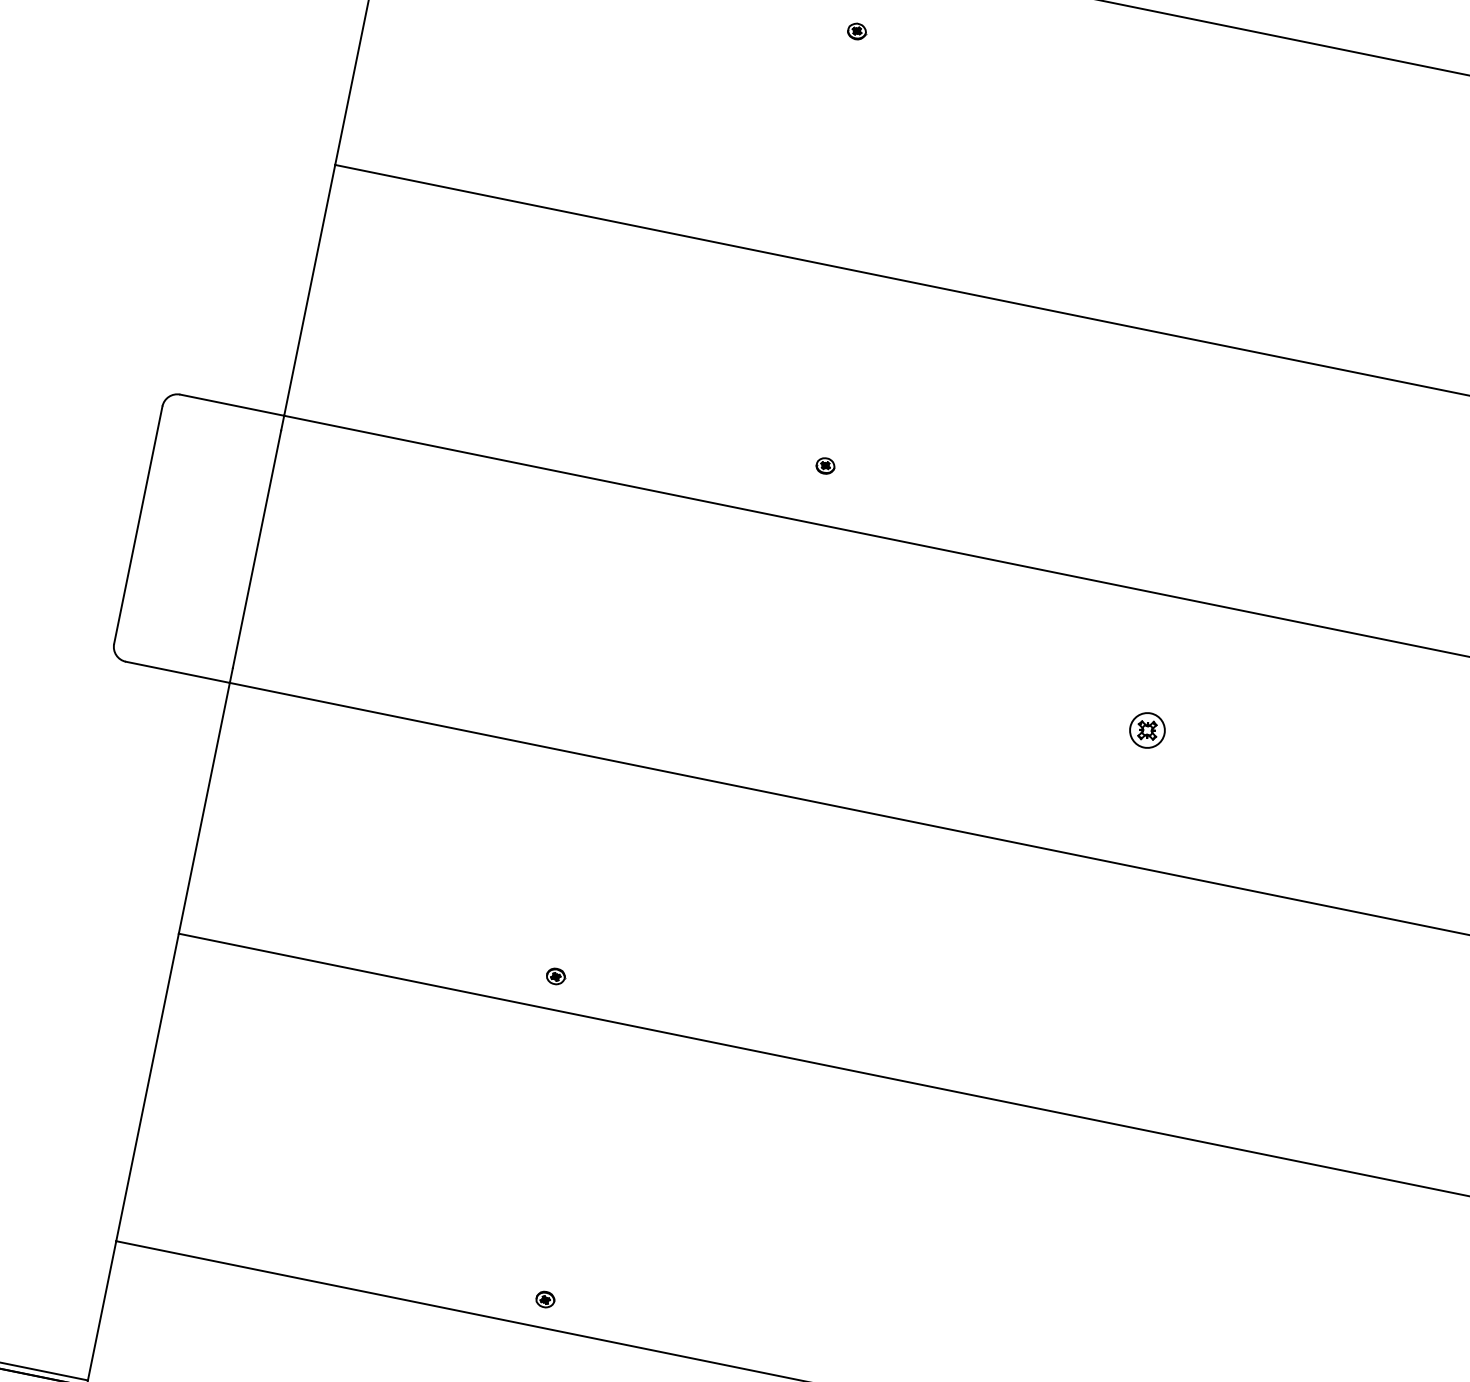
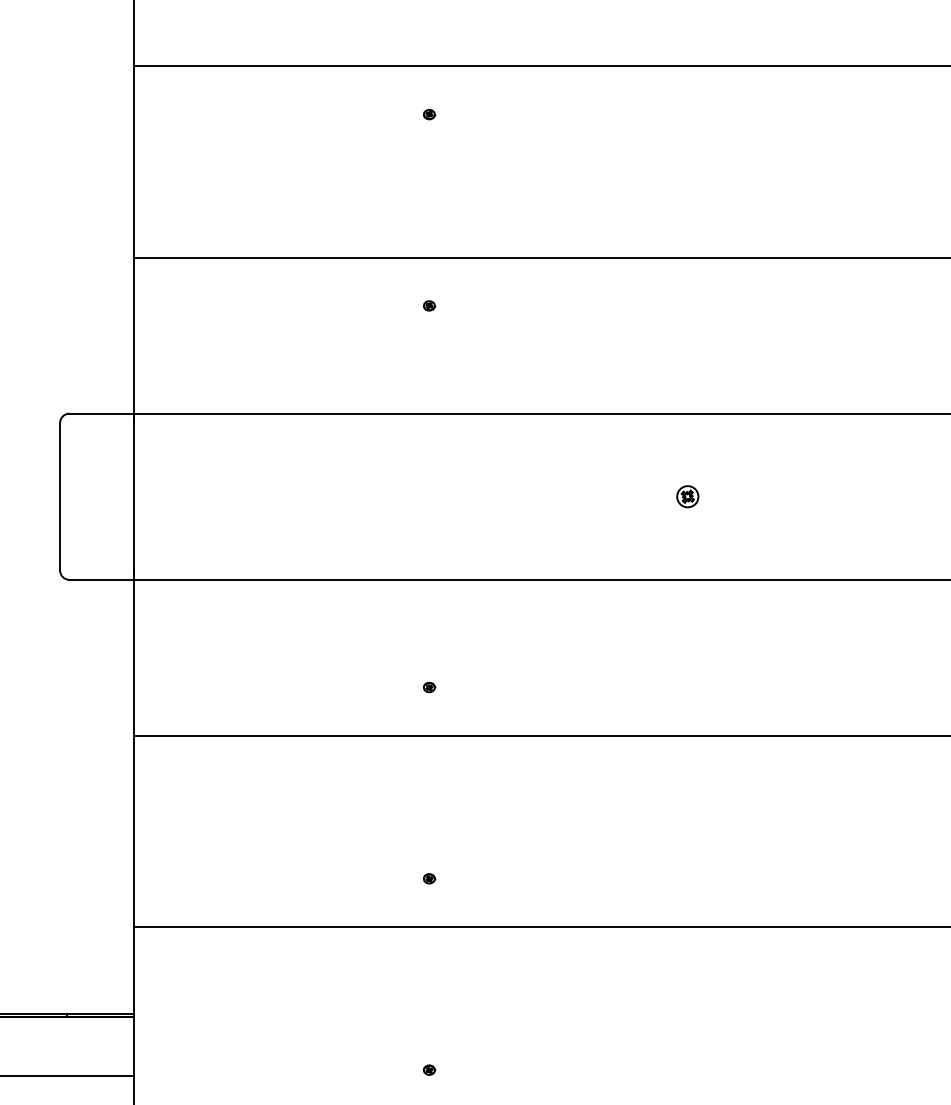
part: (825, 465) -> (429, 305), moved
part: (556, 976) -> (429, 687), moved
part: (545, 1299) -> (429, 878), moved

